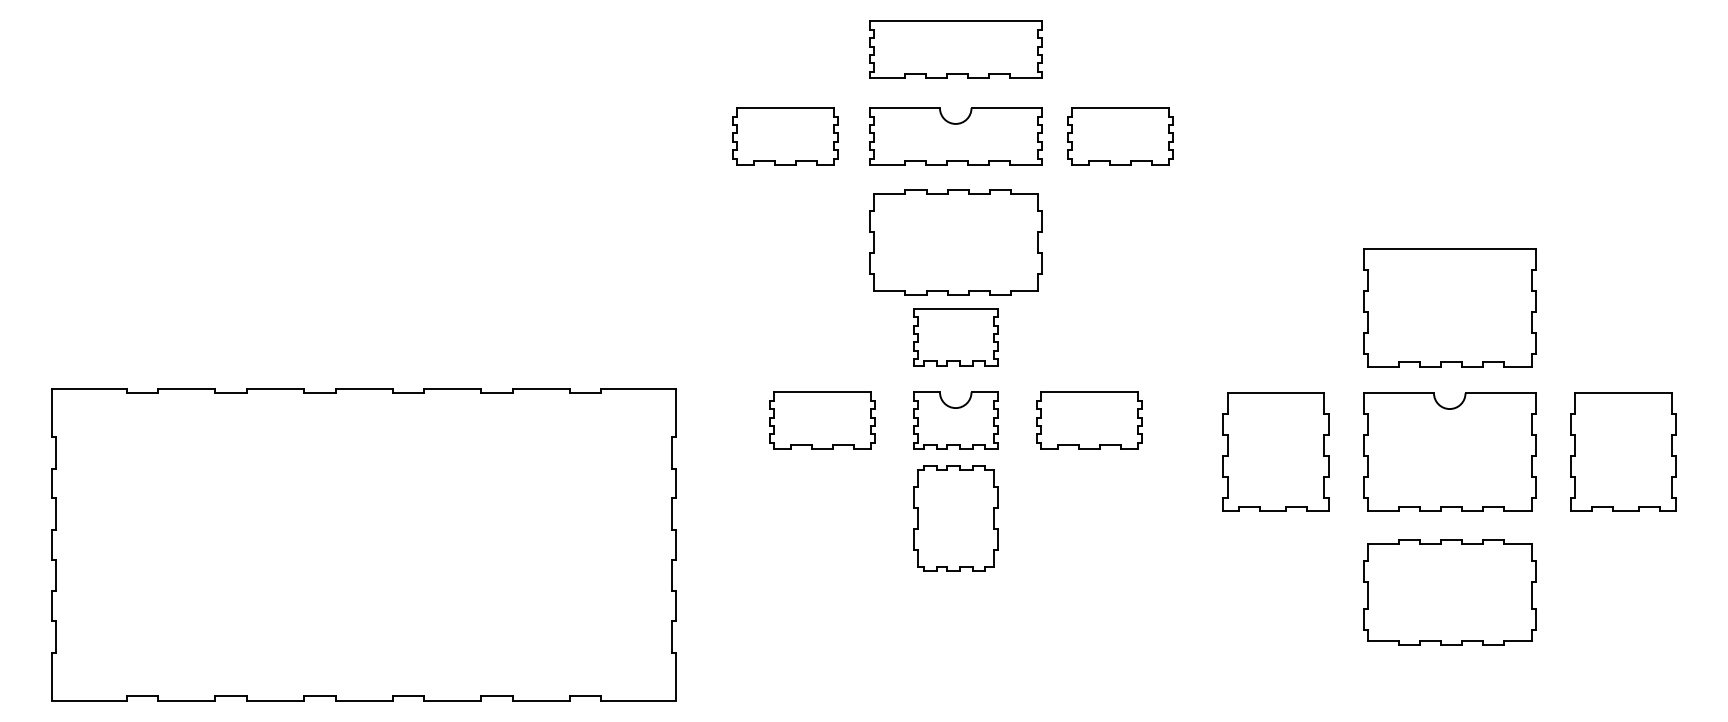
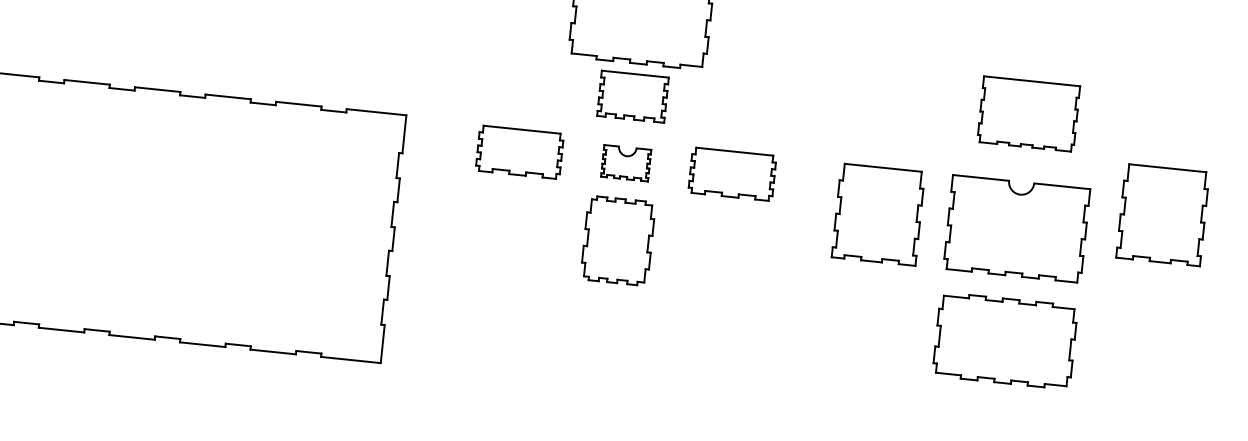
part: (1449, 307) -> (1028, 113), size x0.7
part: (955, 420) -> (625, 163), size x0.7
part: (1623, 451) -> (1162, 214), moved

